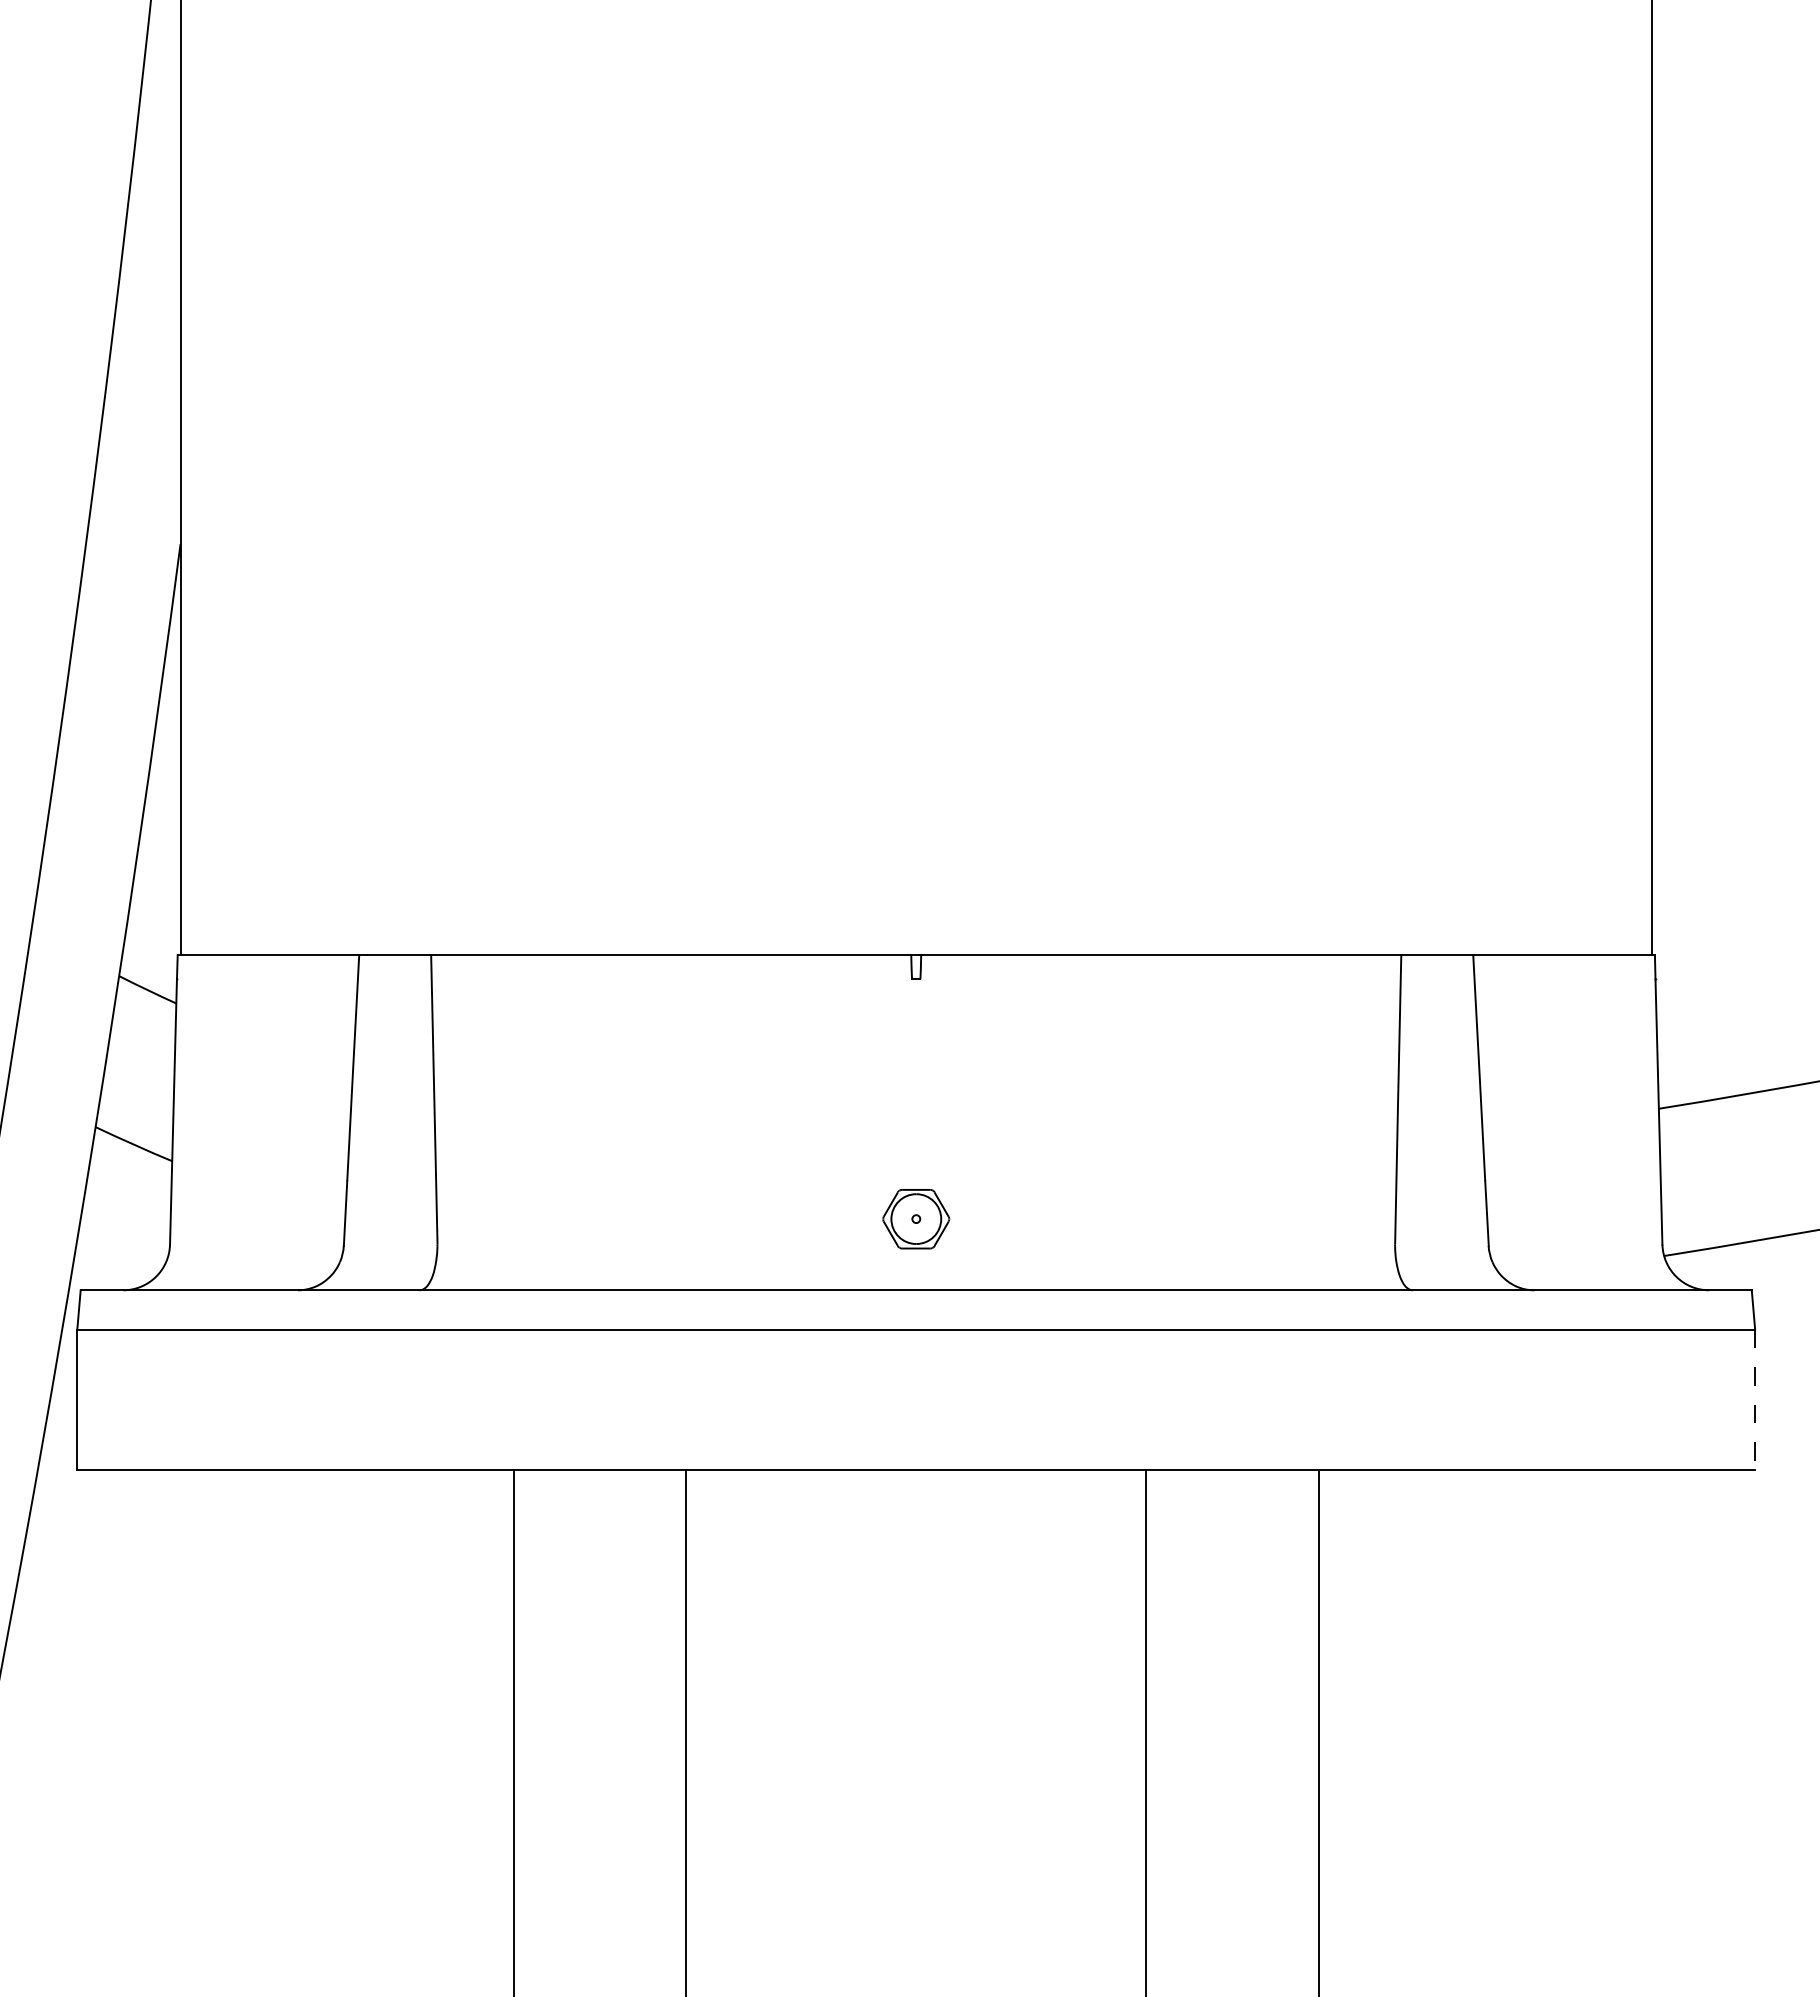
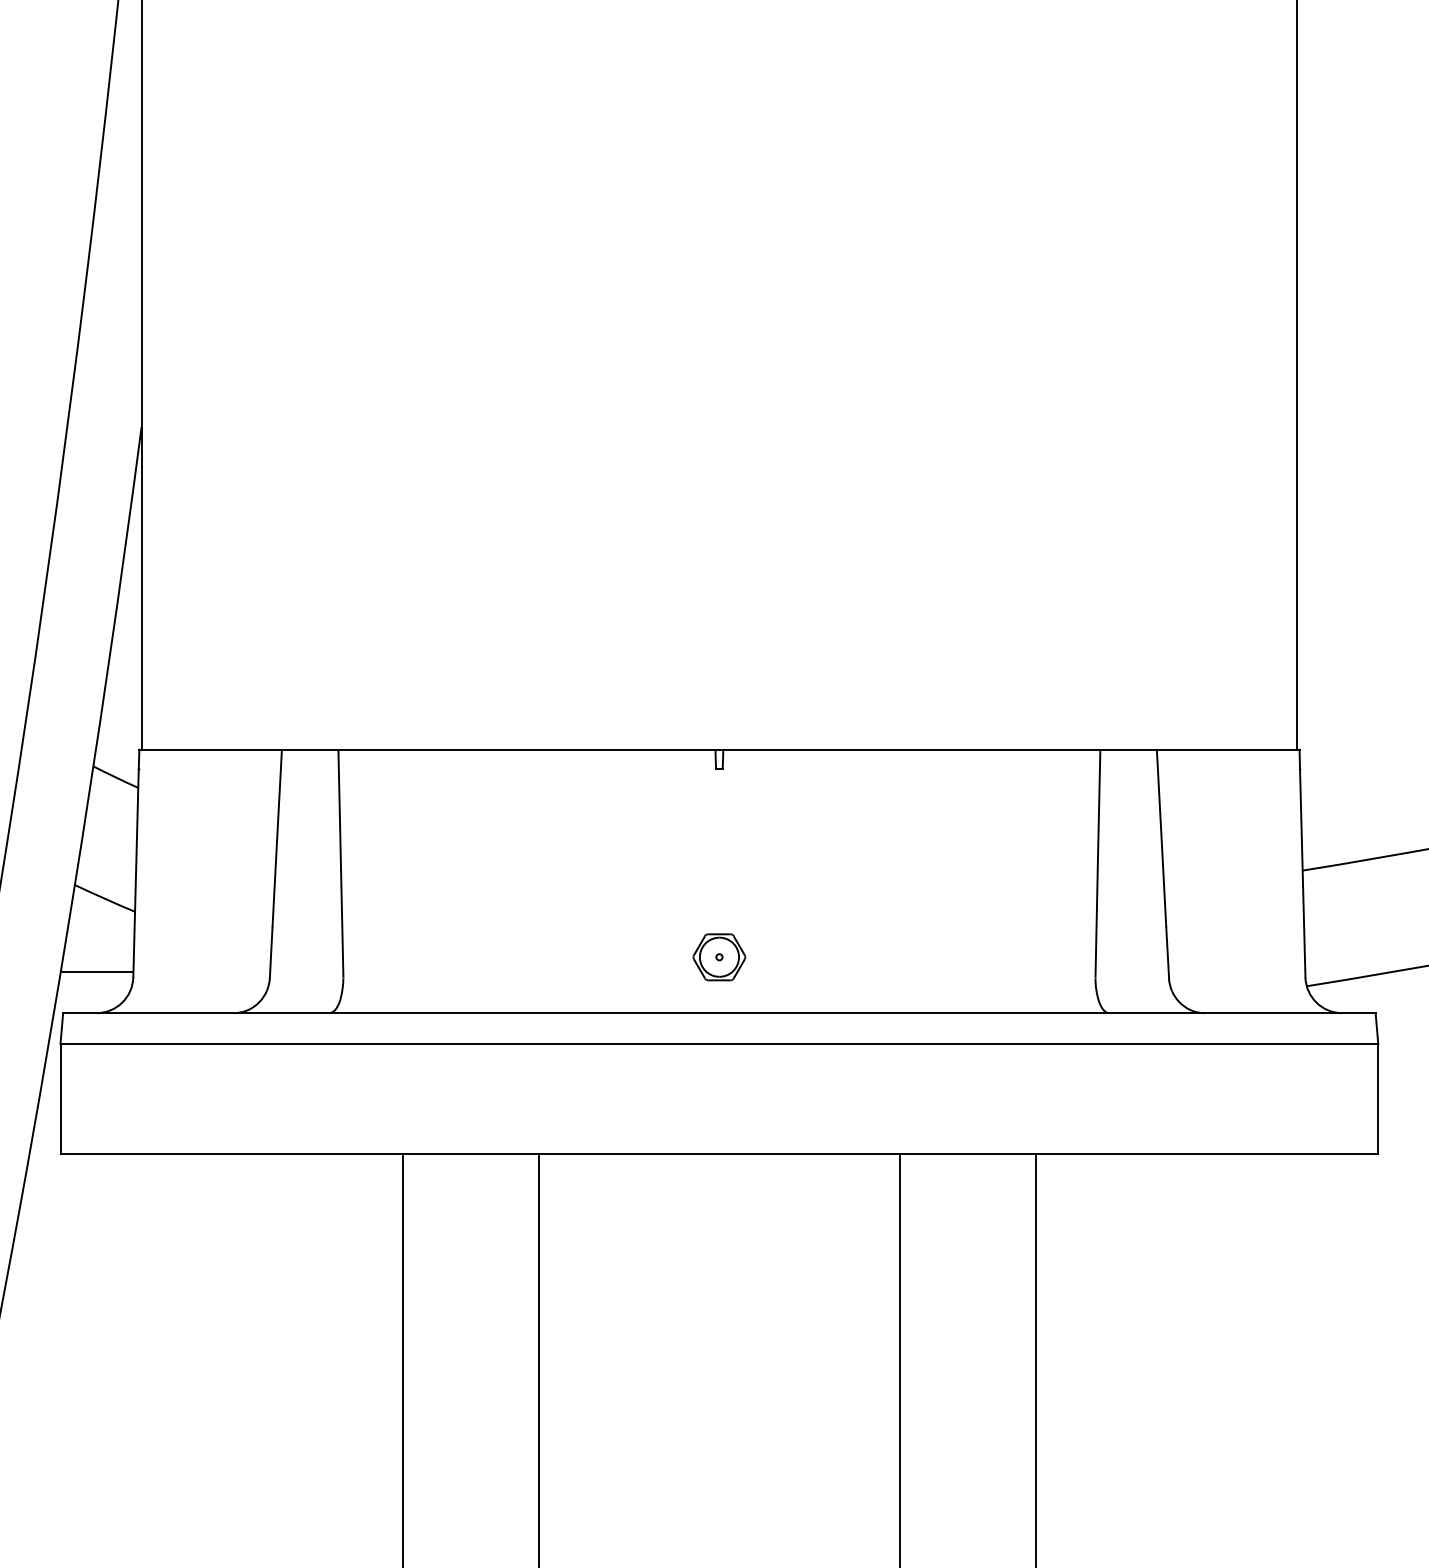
line: (123, 1237) -> (96, 971), added
line: (1755, 1400) -> (1378, 1099), dashed -> solid

